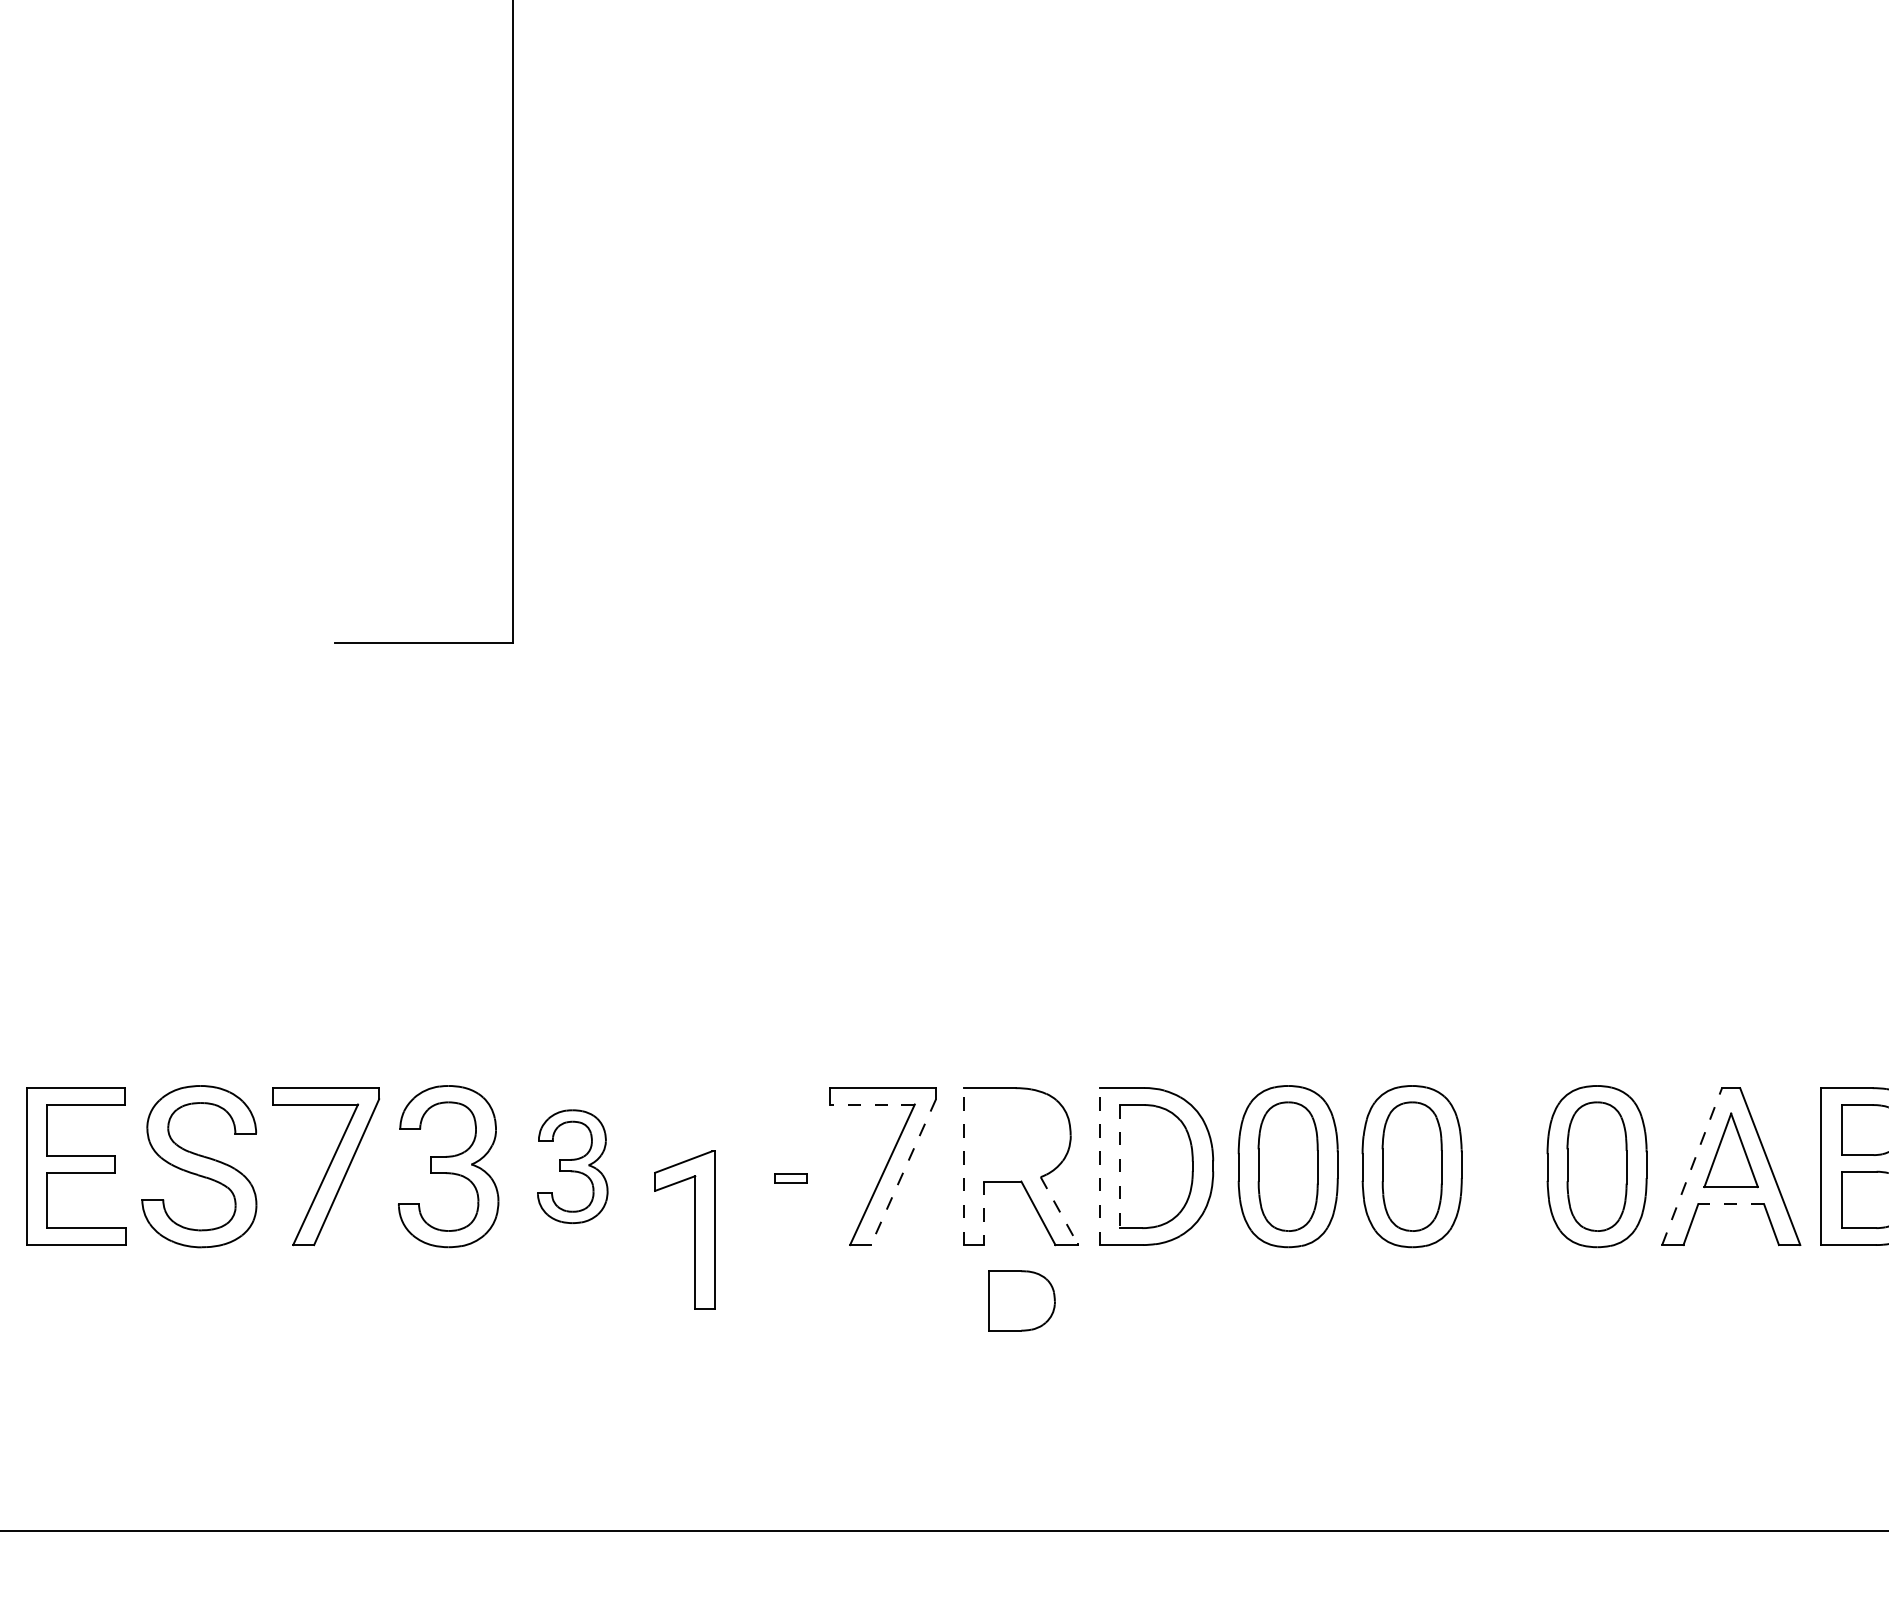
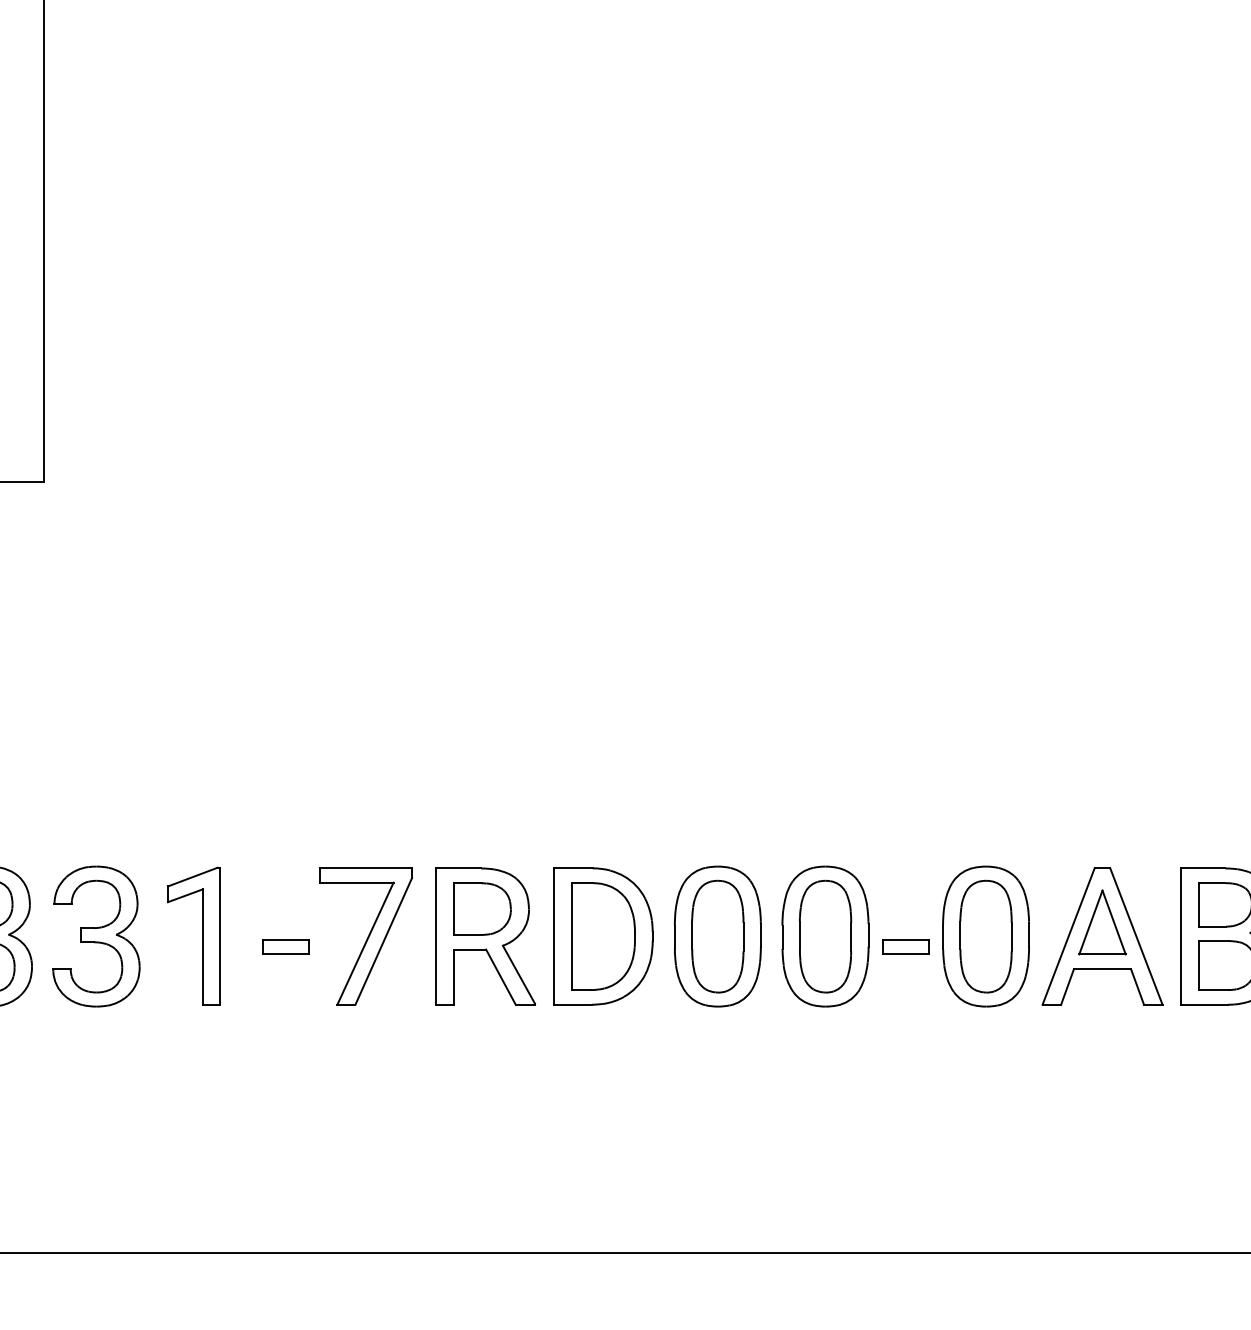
line: (871, 1104) -> (355, 882), dashed -> solid
part: (572, 1166) -> (96, 936), size x1.43
line: (963, 1166) -> (435, 936), dashed -> solid
line: (1099, 1166) -> (553, 936), dashed -> solid
line: (1692, 1166) -> (1068, 936), dashed -> solid
line: (1120, 1167) -> (572, 937), dashed -> solid
line: (903, 1172) -> (383, 941), dashed -> solid
part: (790, 1178) -> (285, 946), size x1.67
part: (1504, 1178) -> (905, 946), added
line: (1731, 1204) -> (1102, 969), dashed -> solid
line: (1059, 1210) -> (519, 974), dashed -> solid
line: (984, 1213) -> (454, 977), dashed -> solid
part: (694, 1229) -> (202, 935), moved
part: (1021, 1300) -> (481, 908), moved

